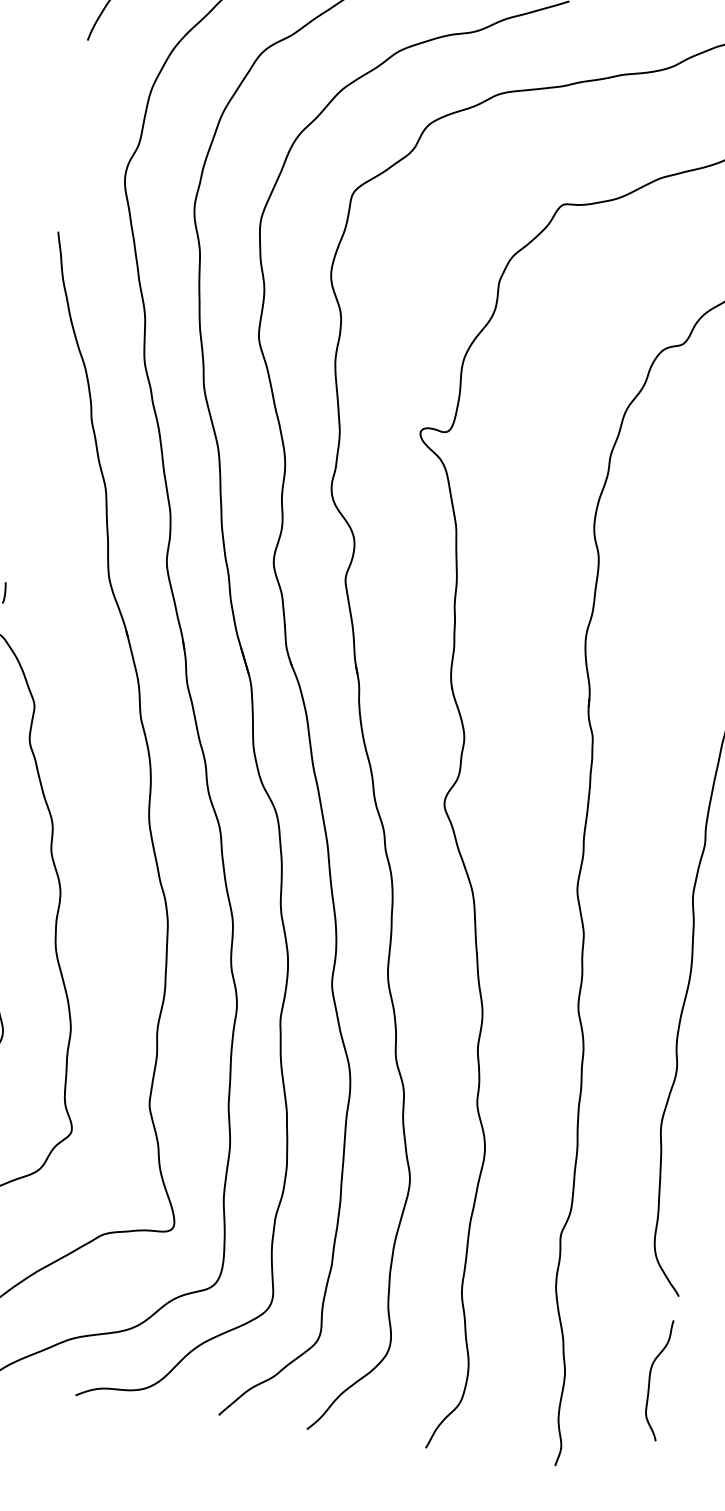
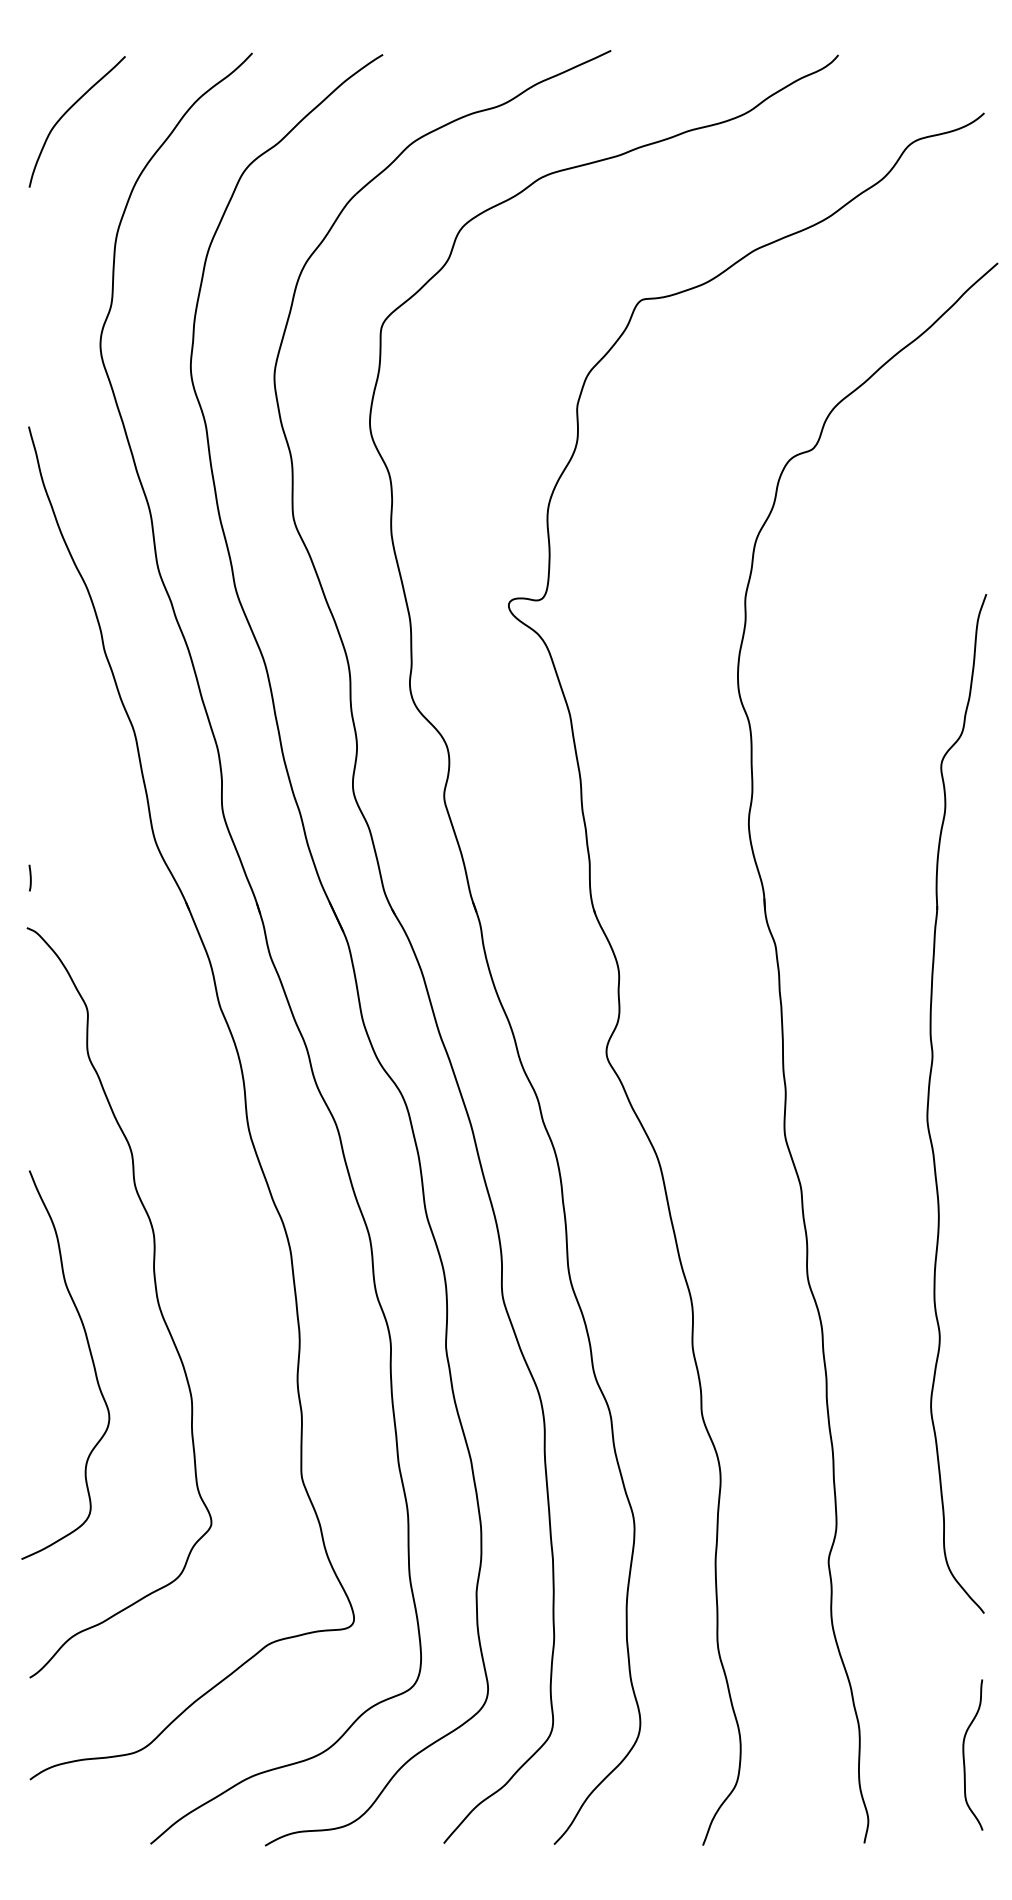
curve: (650, 1378) -> (964, 1754), moved

